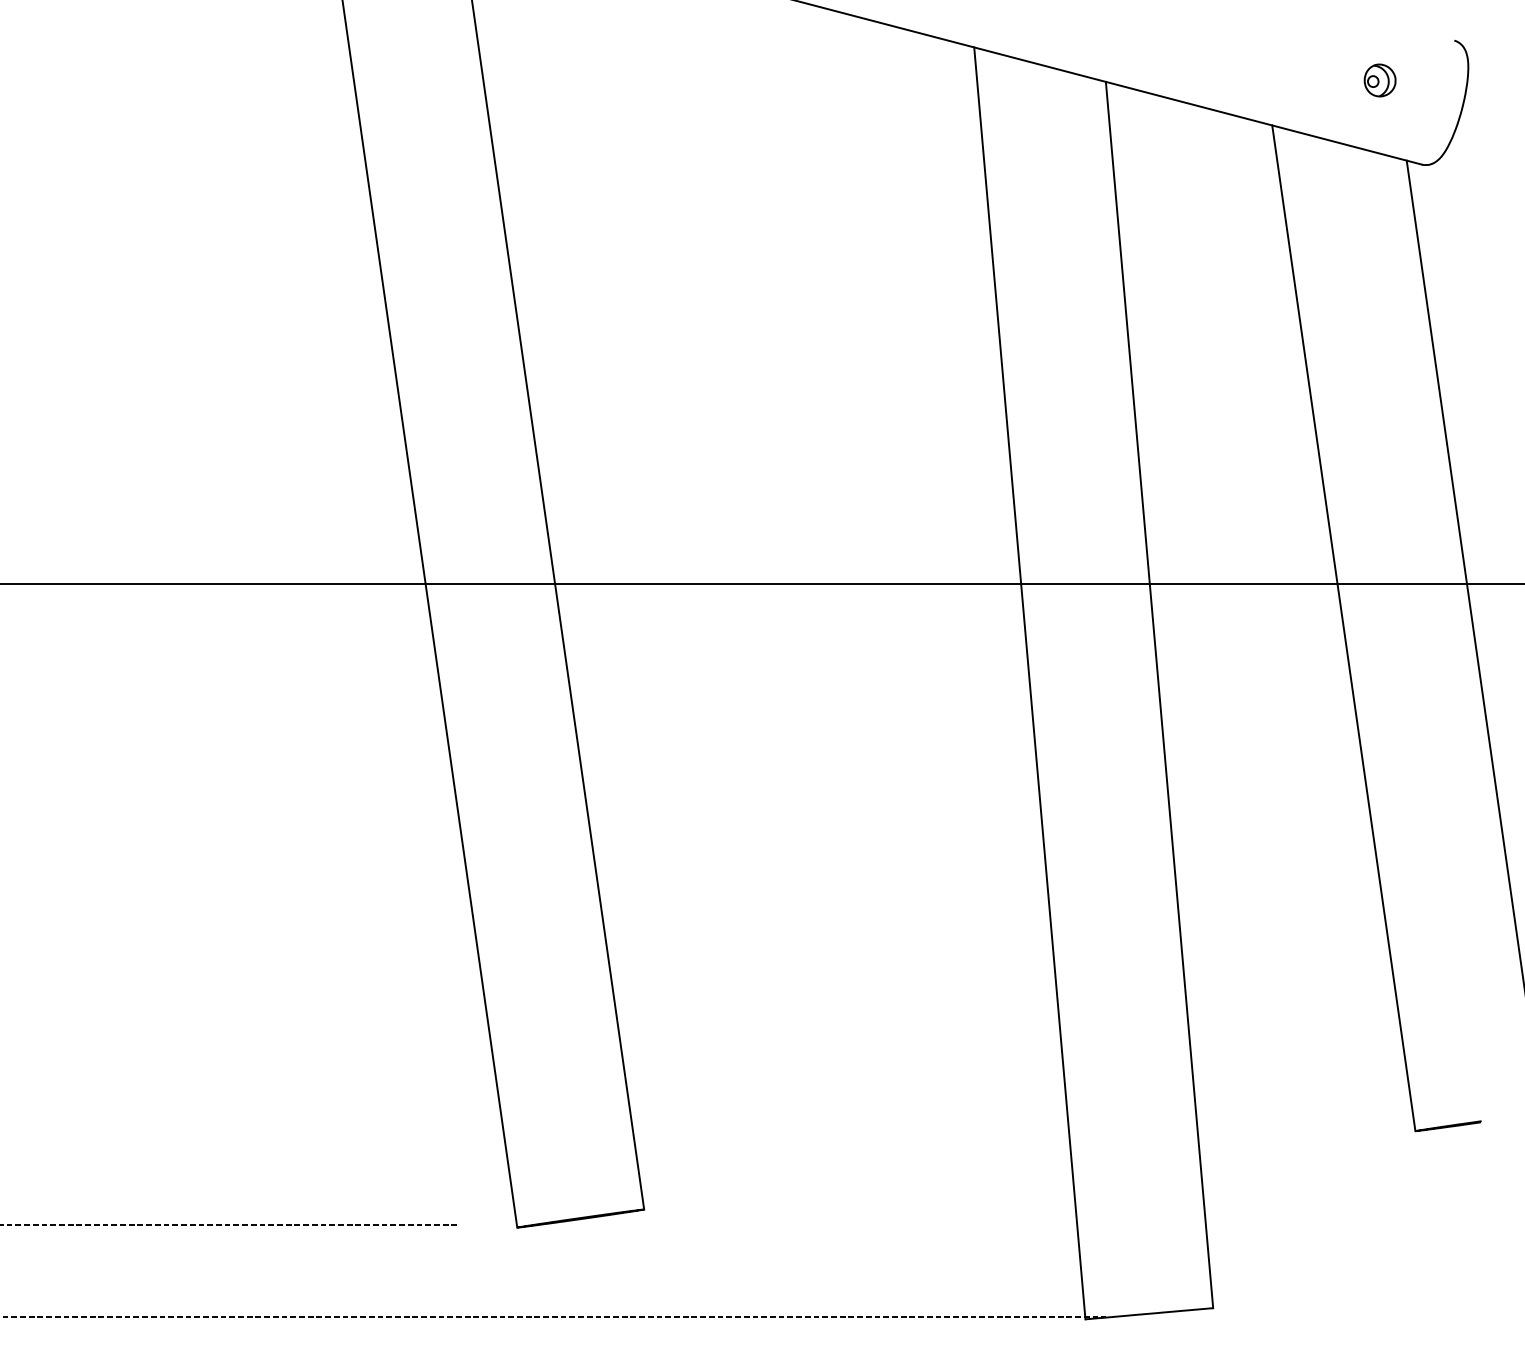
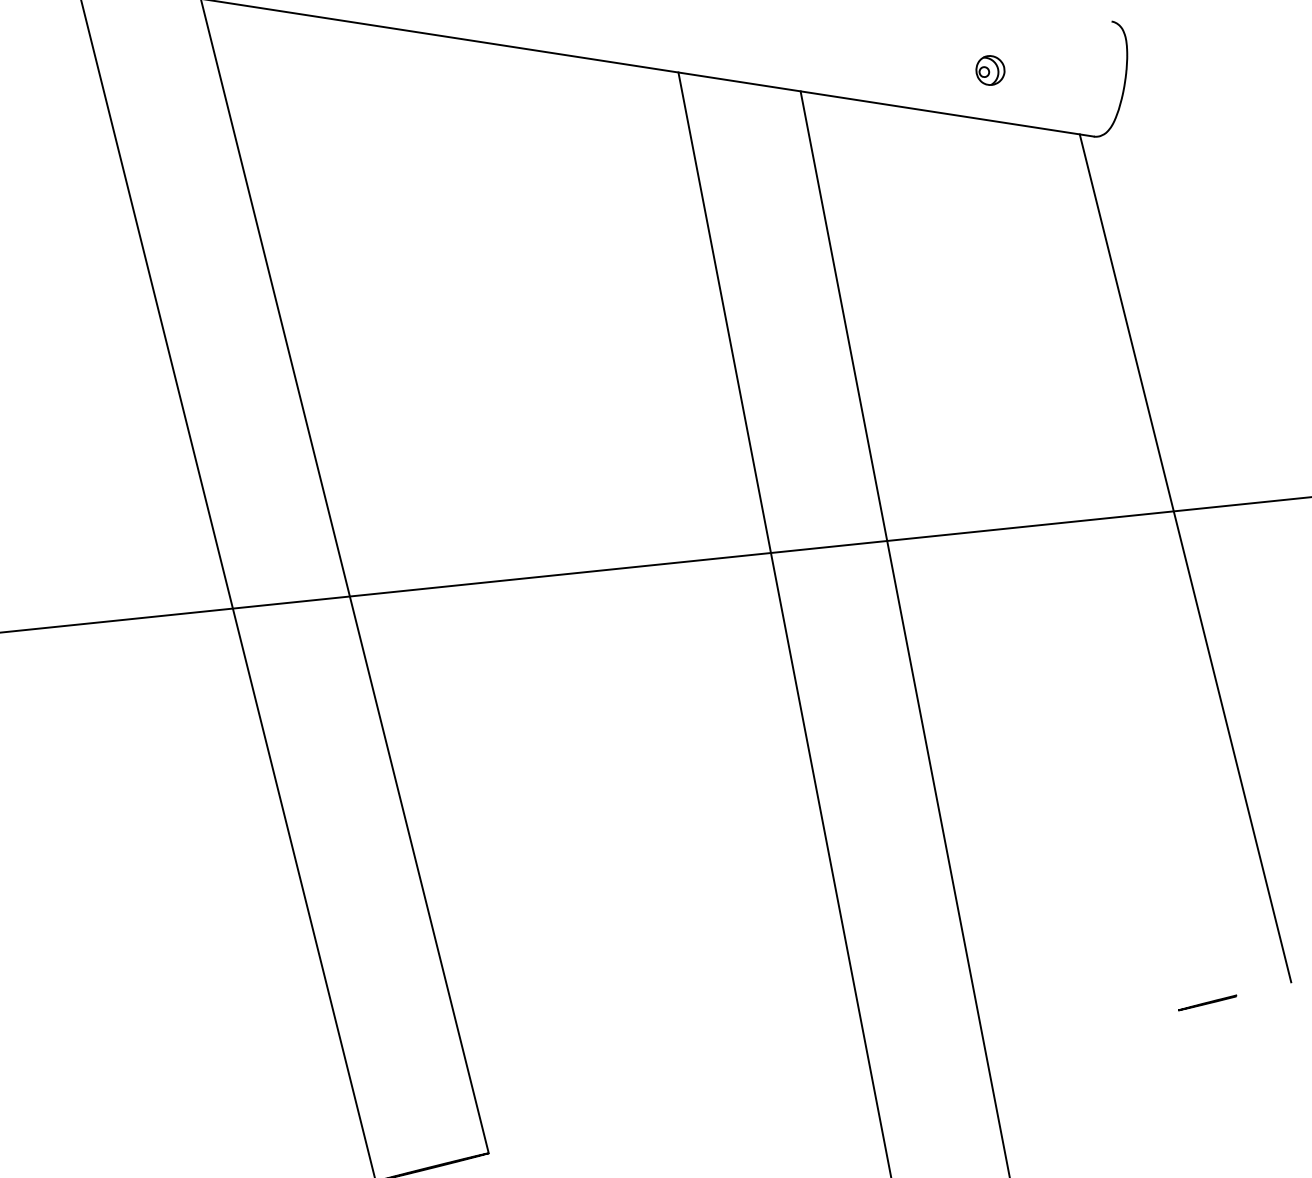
part: (1379, 80) -> (989, 70), moved
line: (1343, 628) -> (1066, 563), removed

